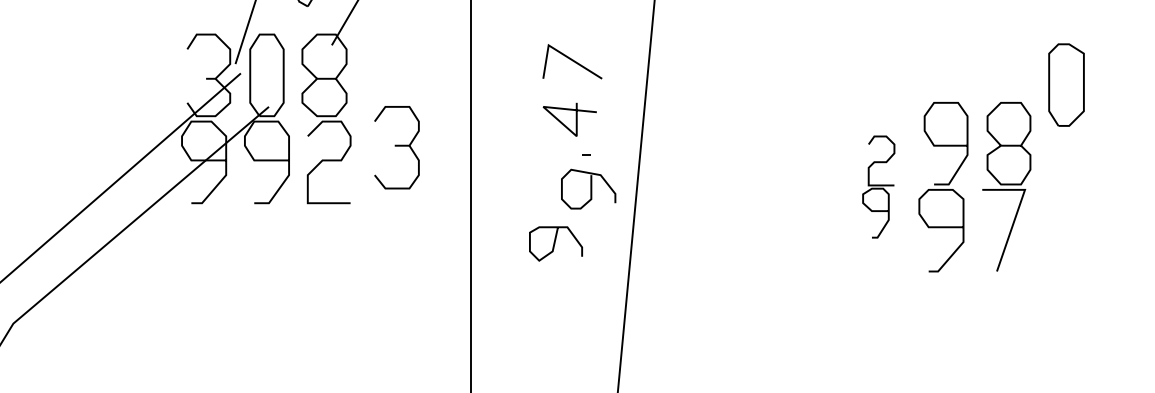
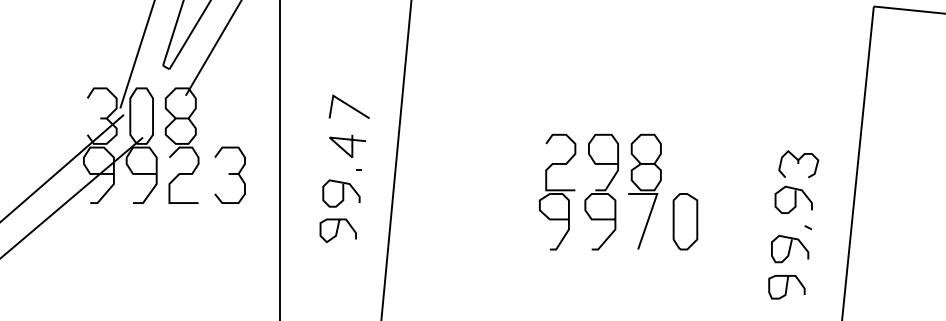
part: (1066, 84) -> (685, 221), moved
part: (396, 146) -> (229, 174), moved
part: (878, 186) -> (557, 191), size x1.67
curve: (590, 189) -> (342, 193), moved

